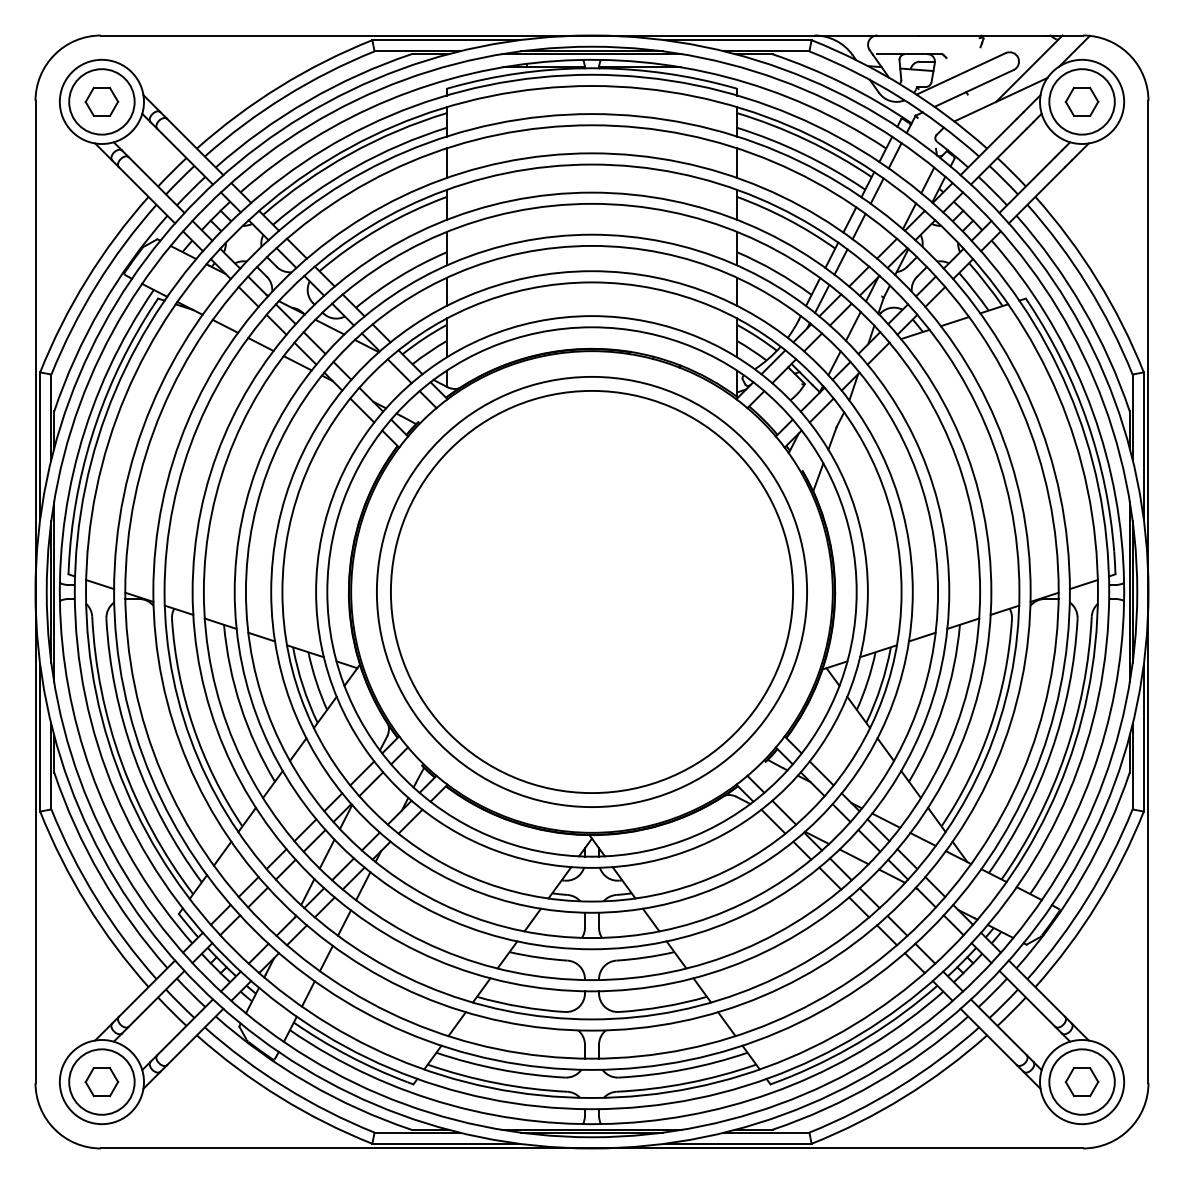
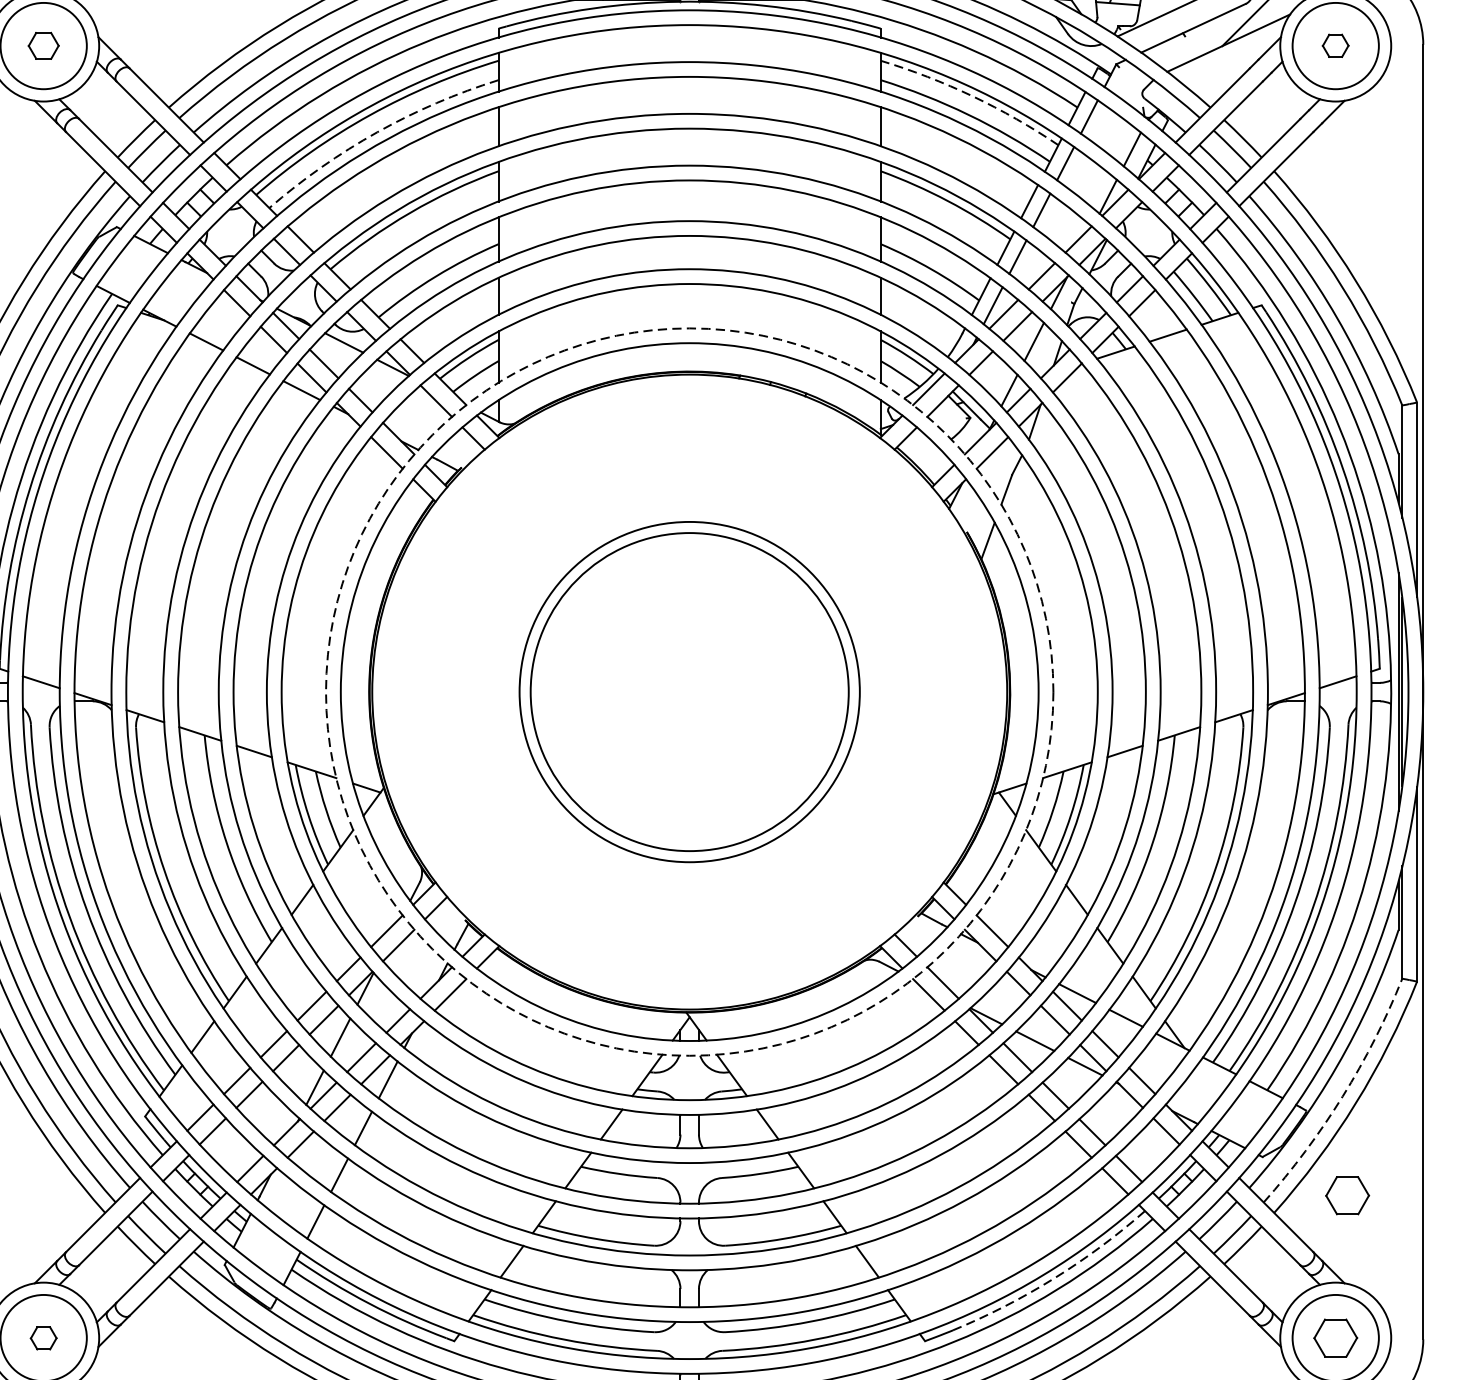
part: (101, 101) -> (43, 45), size x0.7
part: (1081, 101) -> (1334, 45), size x0.6
arc: (806, 140) -> (972, 96), solid -> dashed
arc: (355, 167) -> (377, 132), solid -> dashed
circle: (591, 591) -> (689, 691), size x0.6
circle: (591, 591) -> (689, 691), size x0.6
circle: (591, 591) -> (689, 691), solid -> dashed
arc: (1087, 898) -> (1342, 1096), solid -> dashed
part: (1090, 974) -> (1346, 1196), added
arc: (868, 1036) -> (1054, 1278), solid -> dashed
part: (101, 1082) -> (43, 1338), size x0.6

